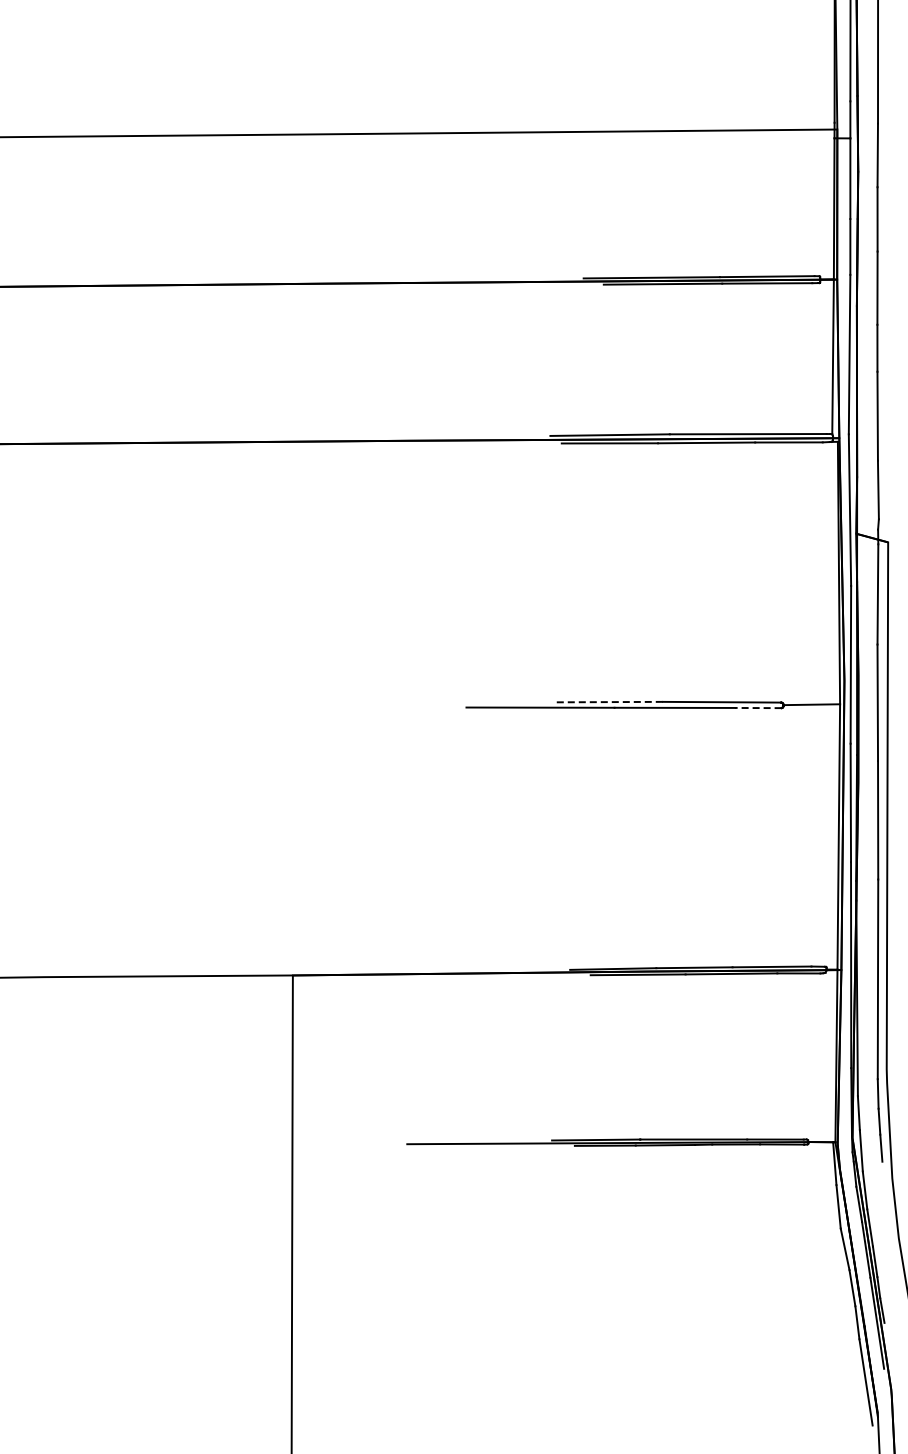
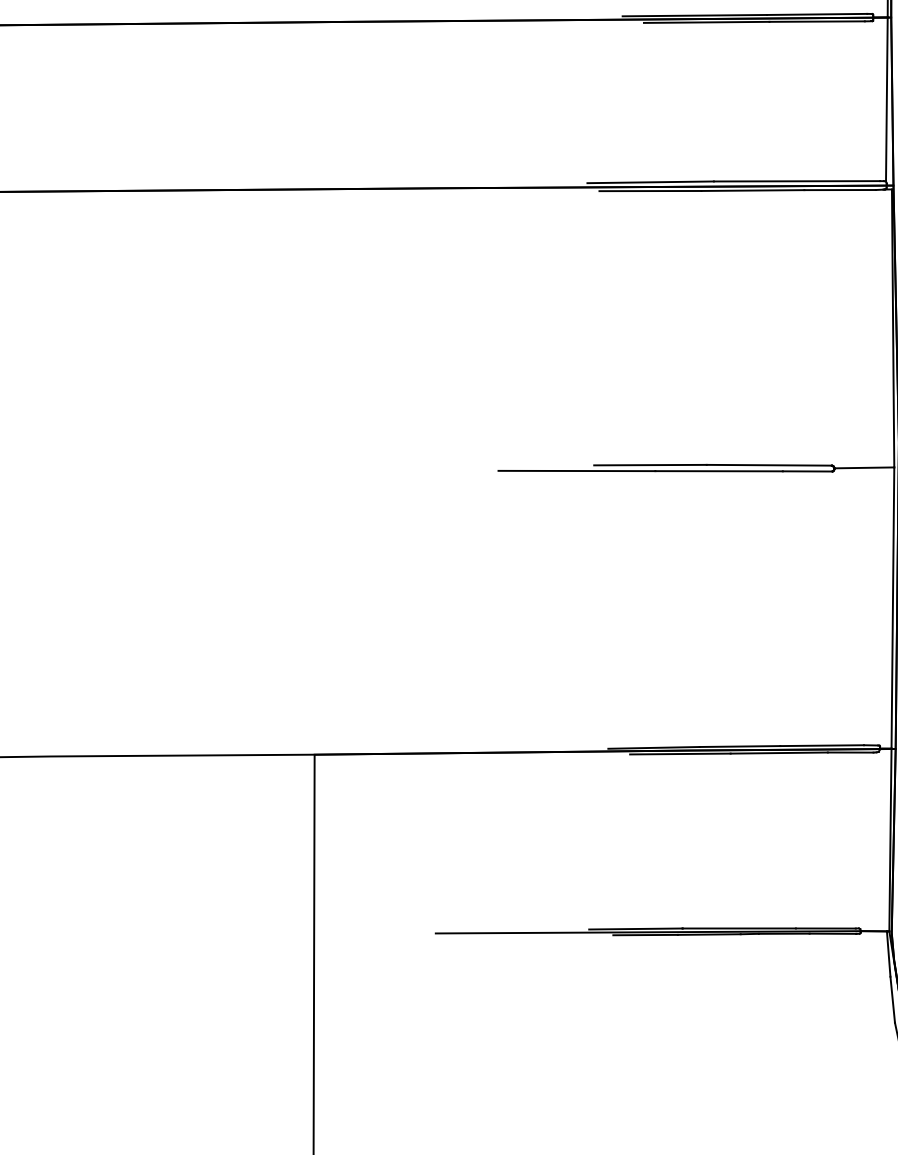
line: (610, 702) -> (651, 465), dashed -> solid
line: (757, 708) -> (806, 471), dashed -> solid

